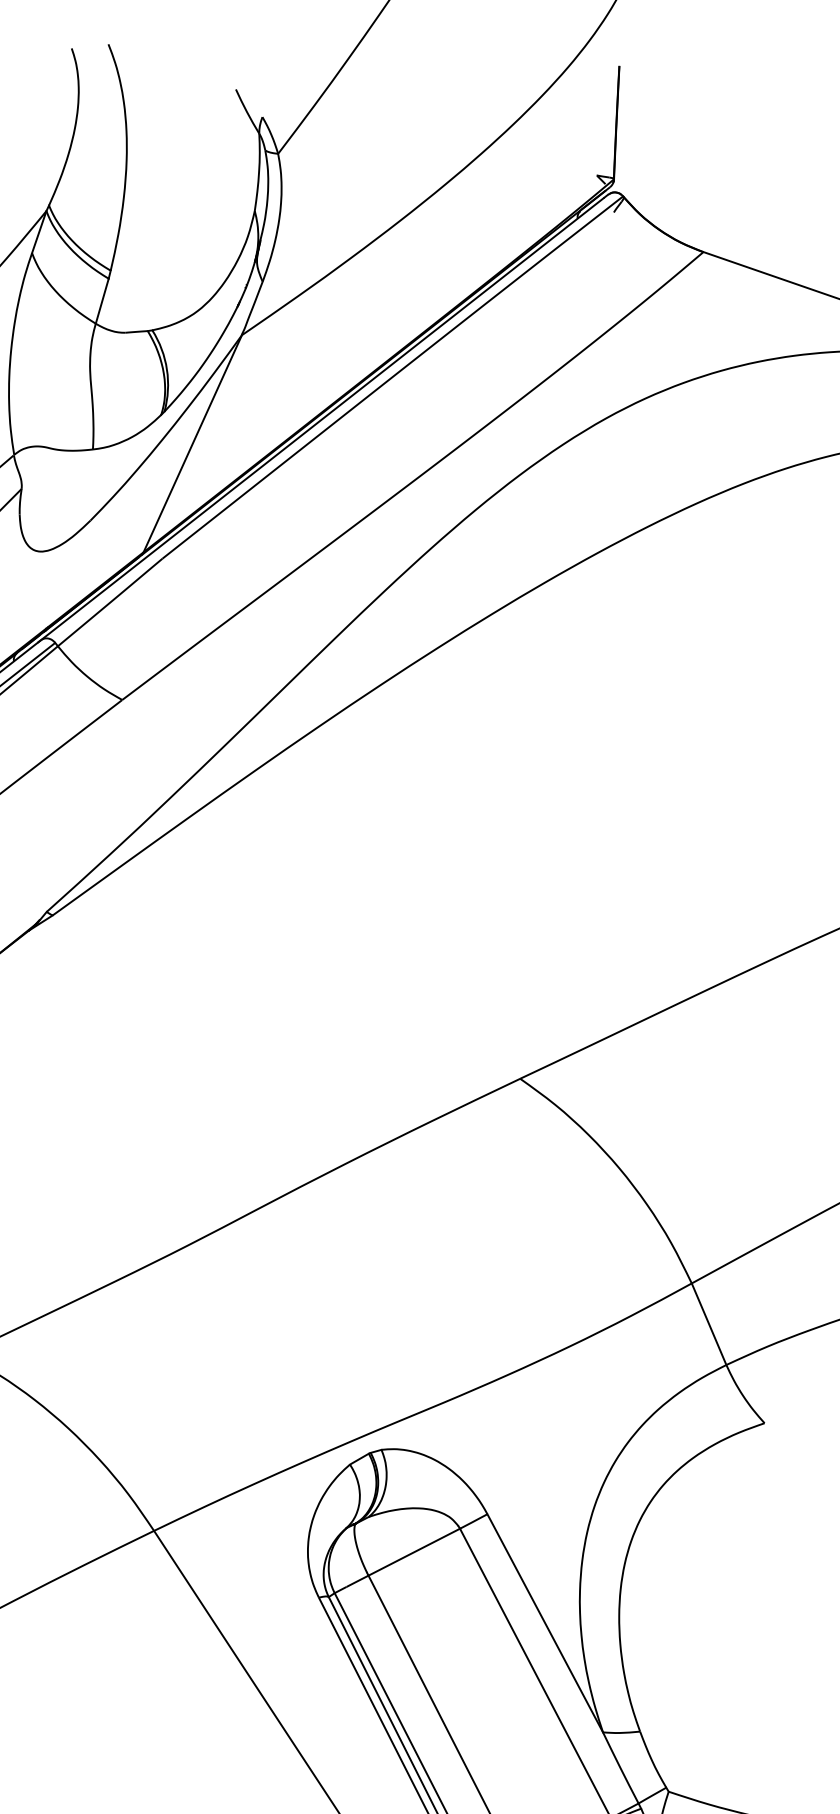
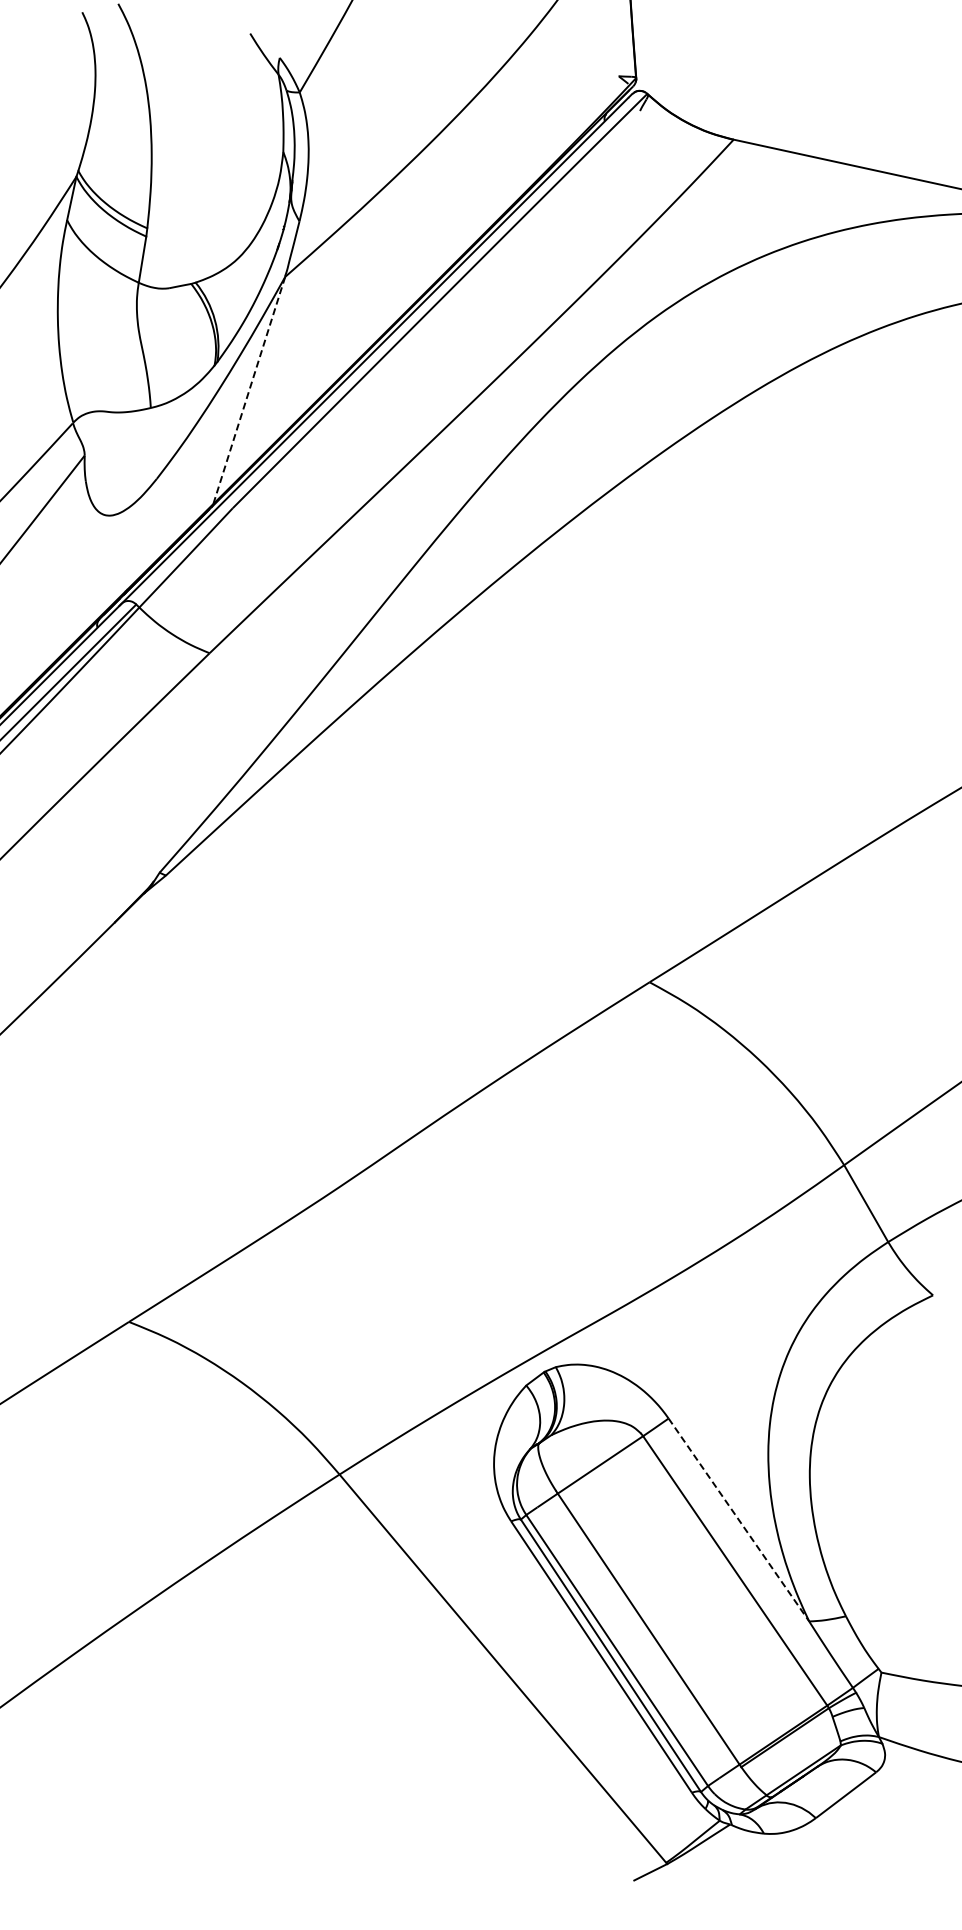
line: (192, 443) -> (249, 390), solid -> dashed
line: (545, 1623) -> (739, 1520), solid -> dashed

